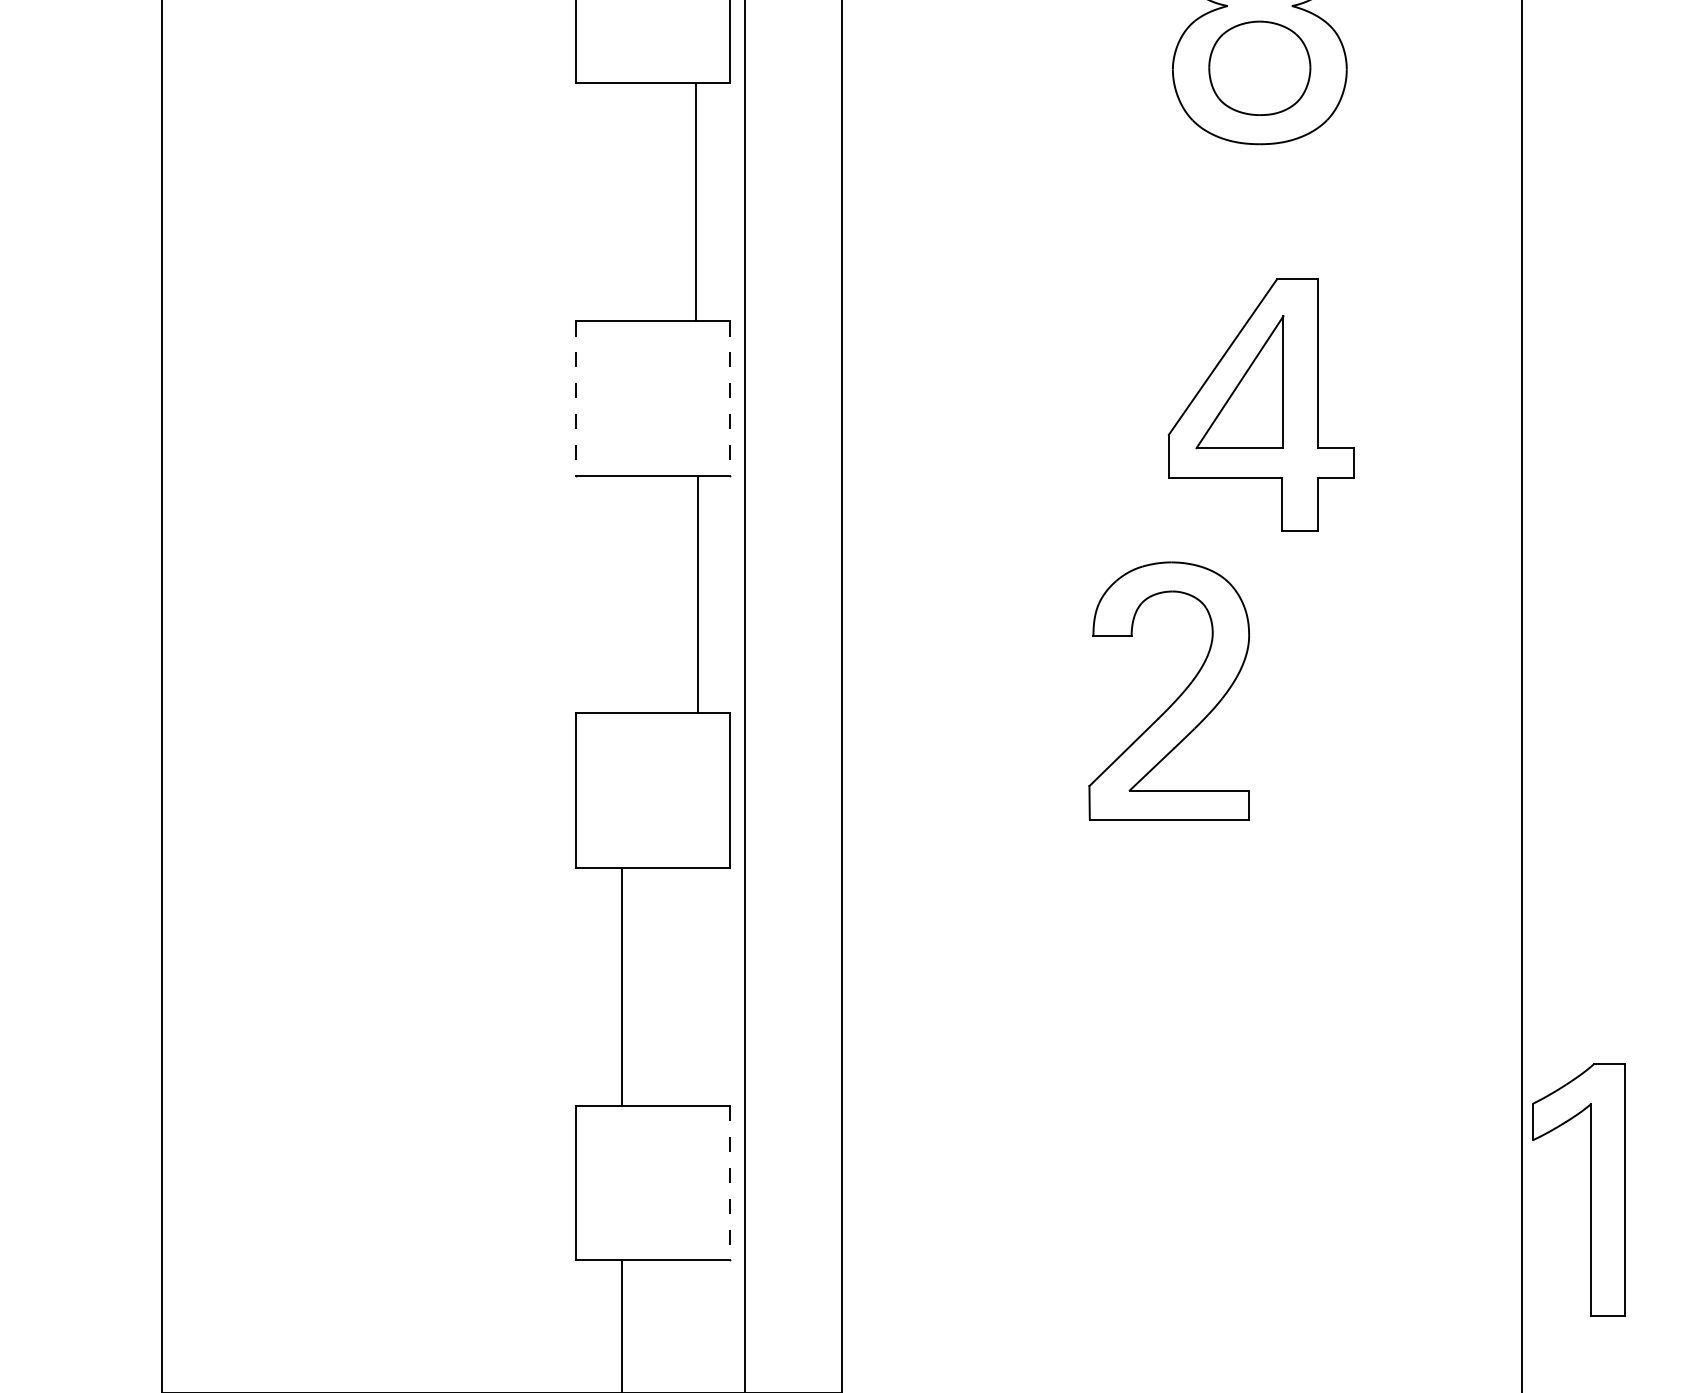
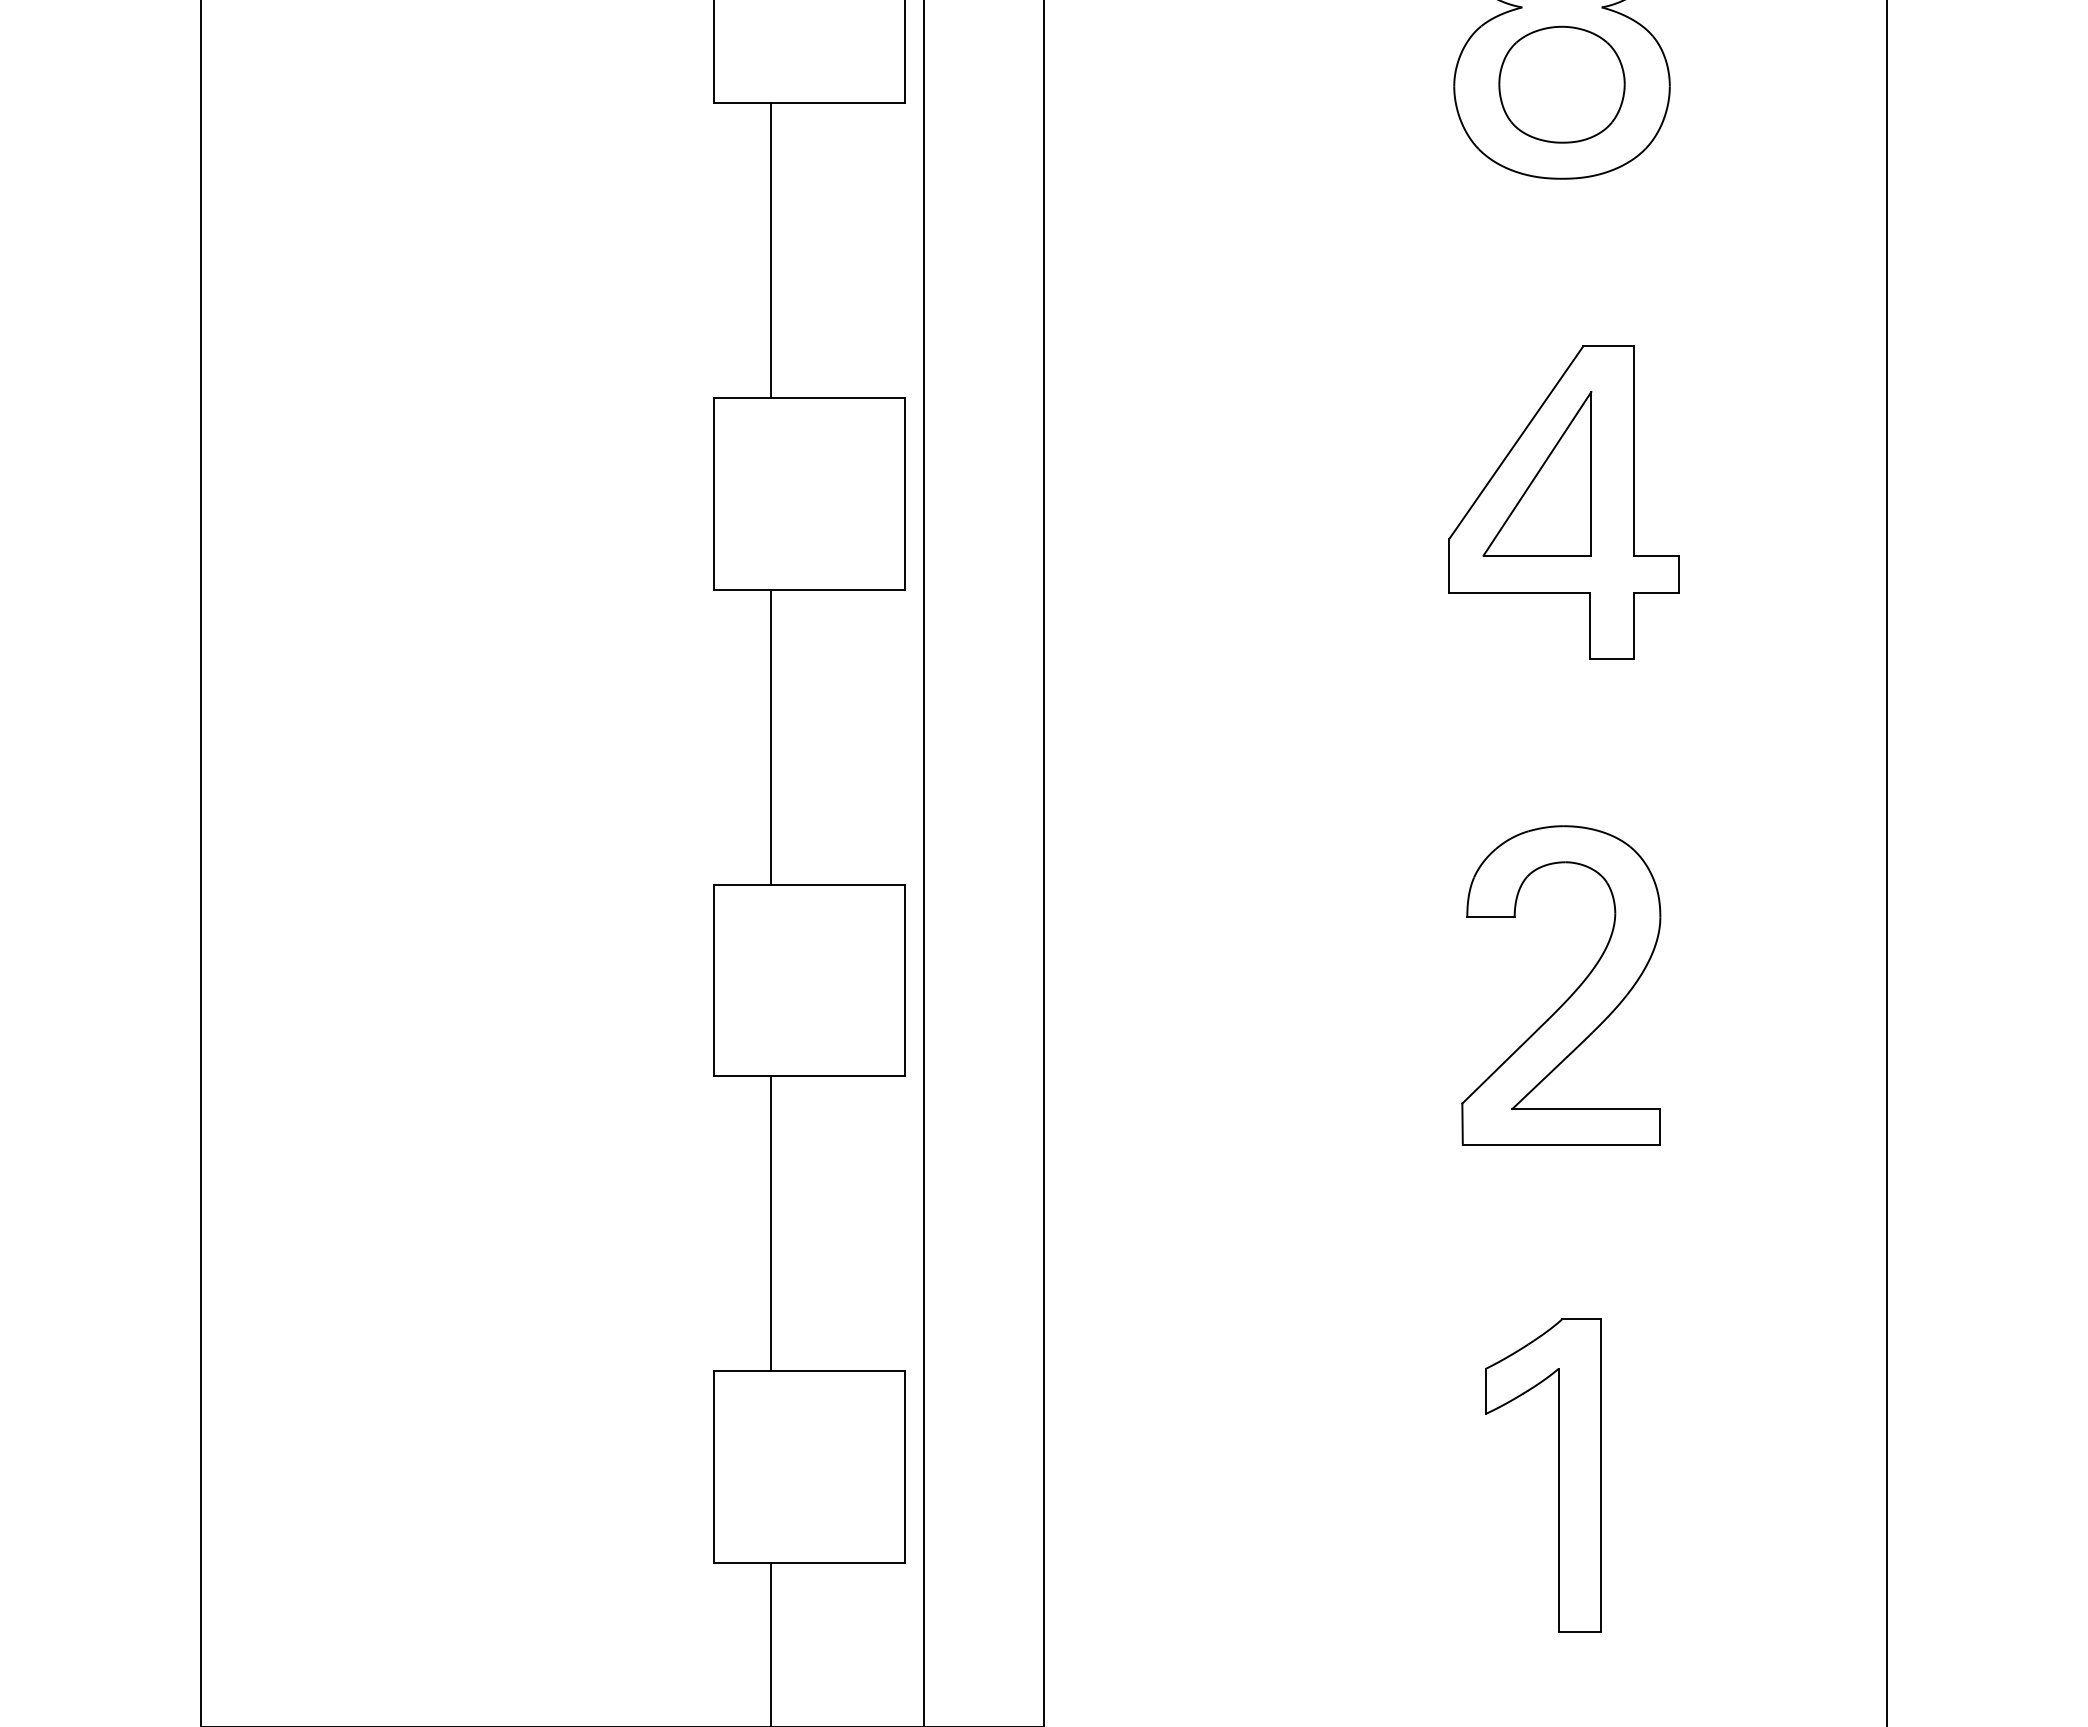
line: (695, 202) -> (770, 251), moved
line: (575, 398) -> (713, 494), dashed -> solid
line: (729, 398) -> (904, 494), dashed -> solid
line: (697, 594) -> (770, 737), moved
part: (1176, 698) -> (1570, 994), moved
line: (729, 1183) -> (904, 1467), dashed -> solid
part: (1590, 1189) -> (1557, 1474), moved

